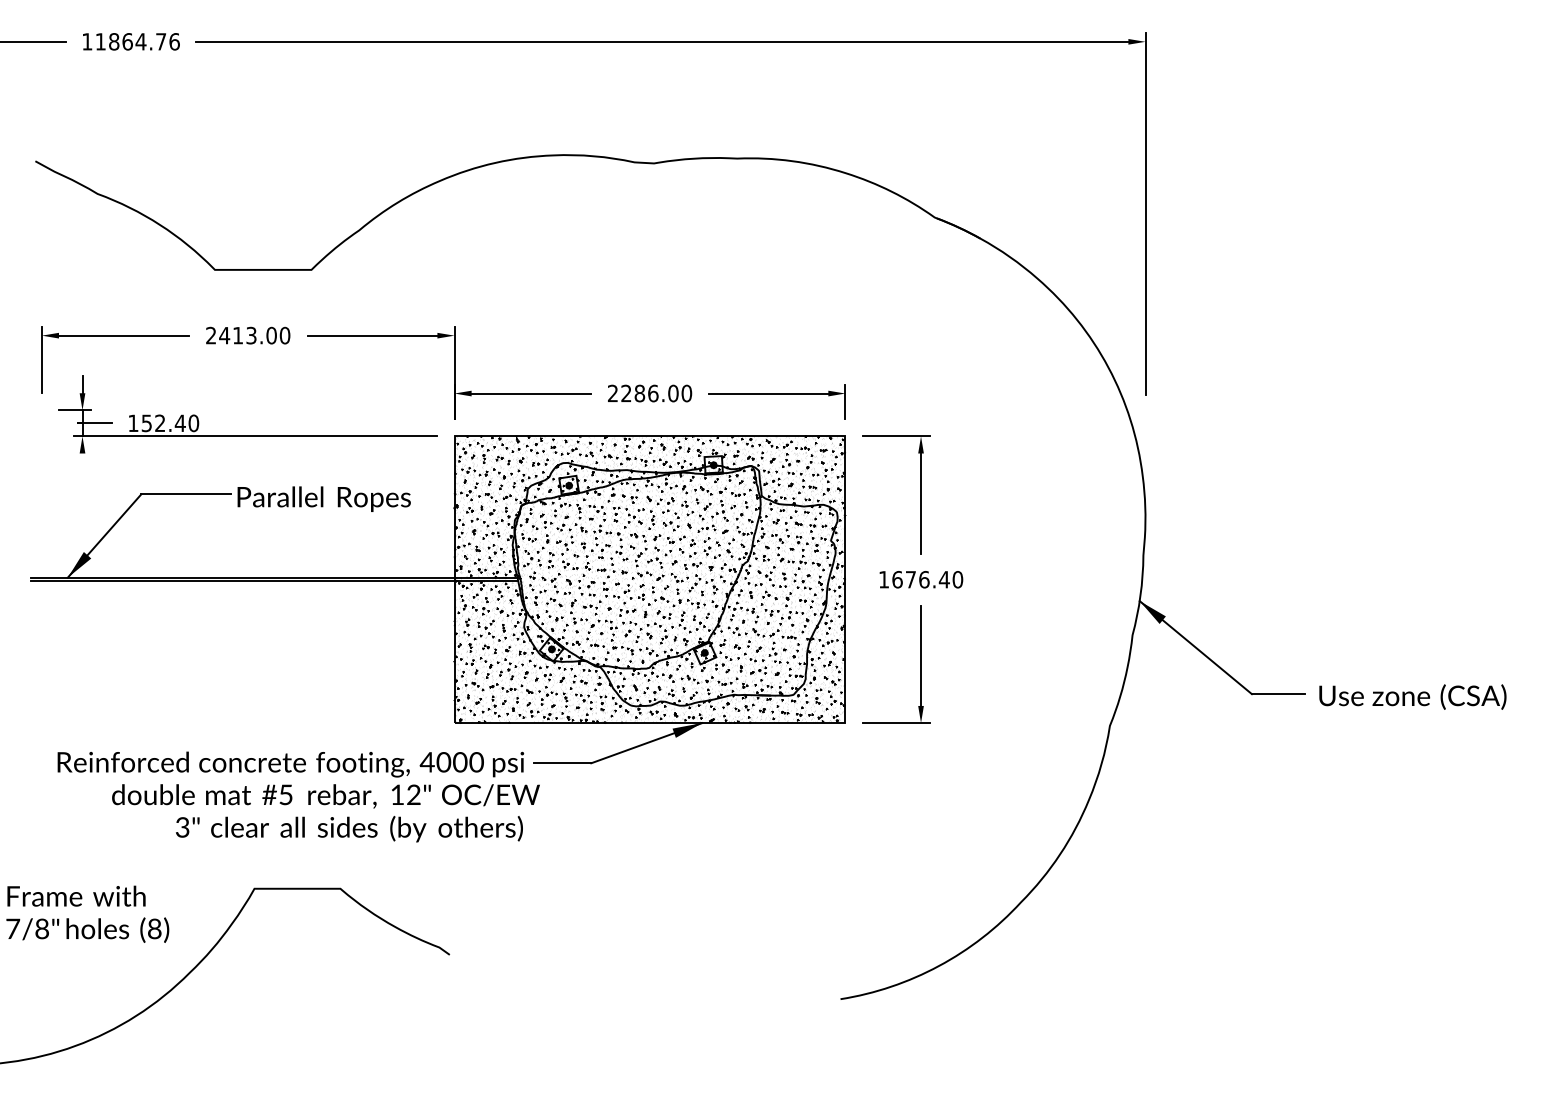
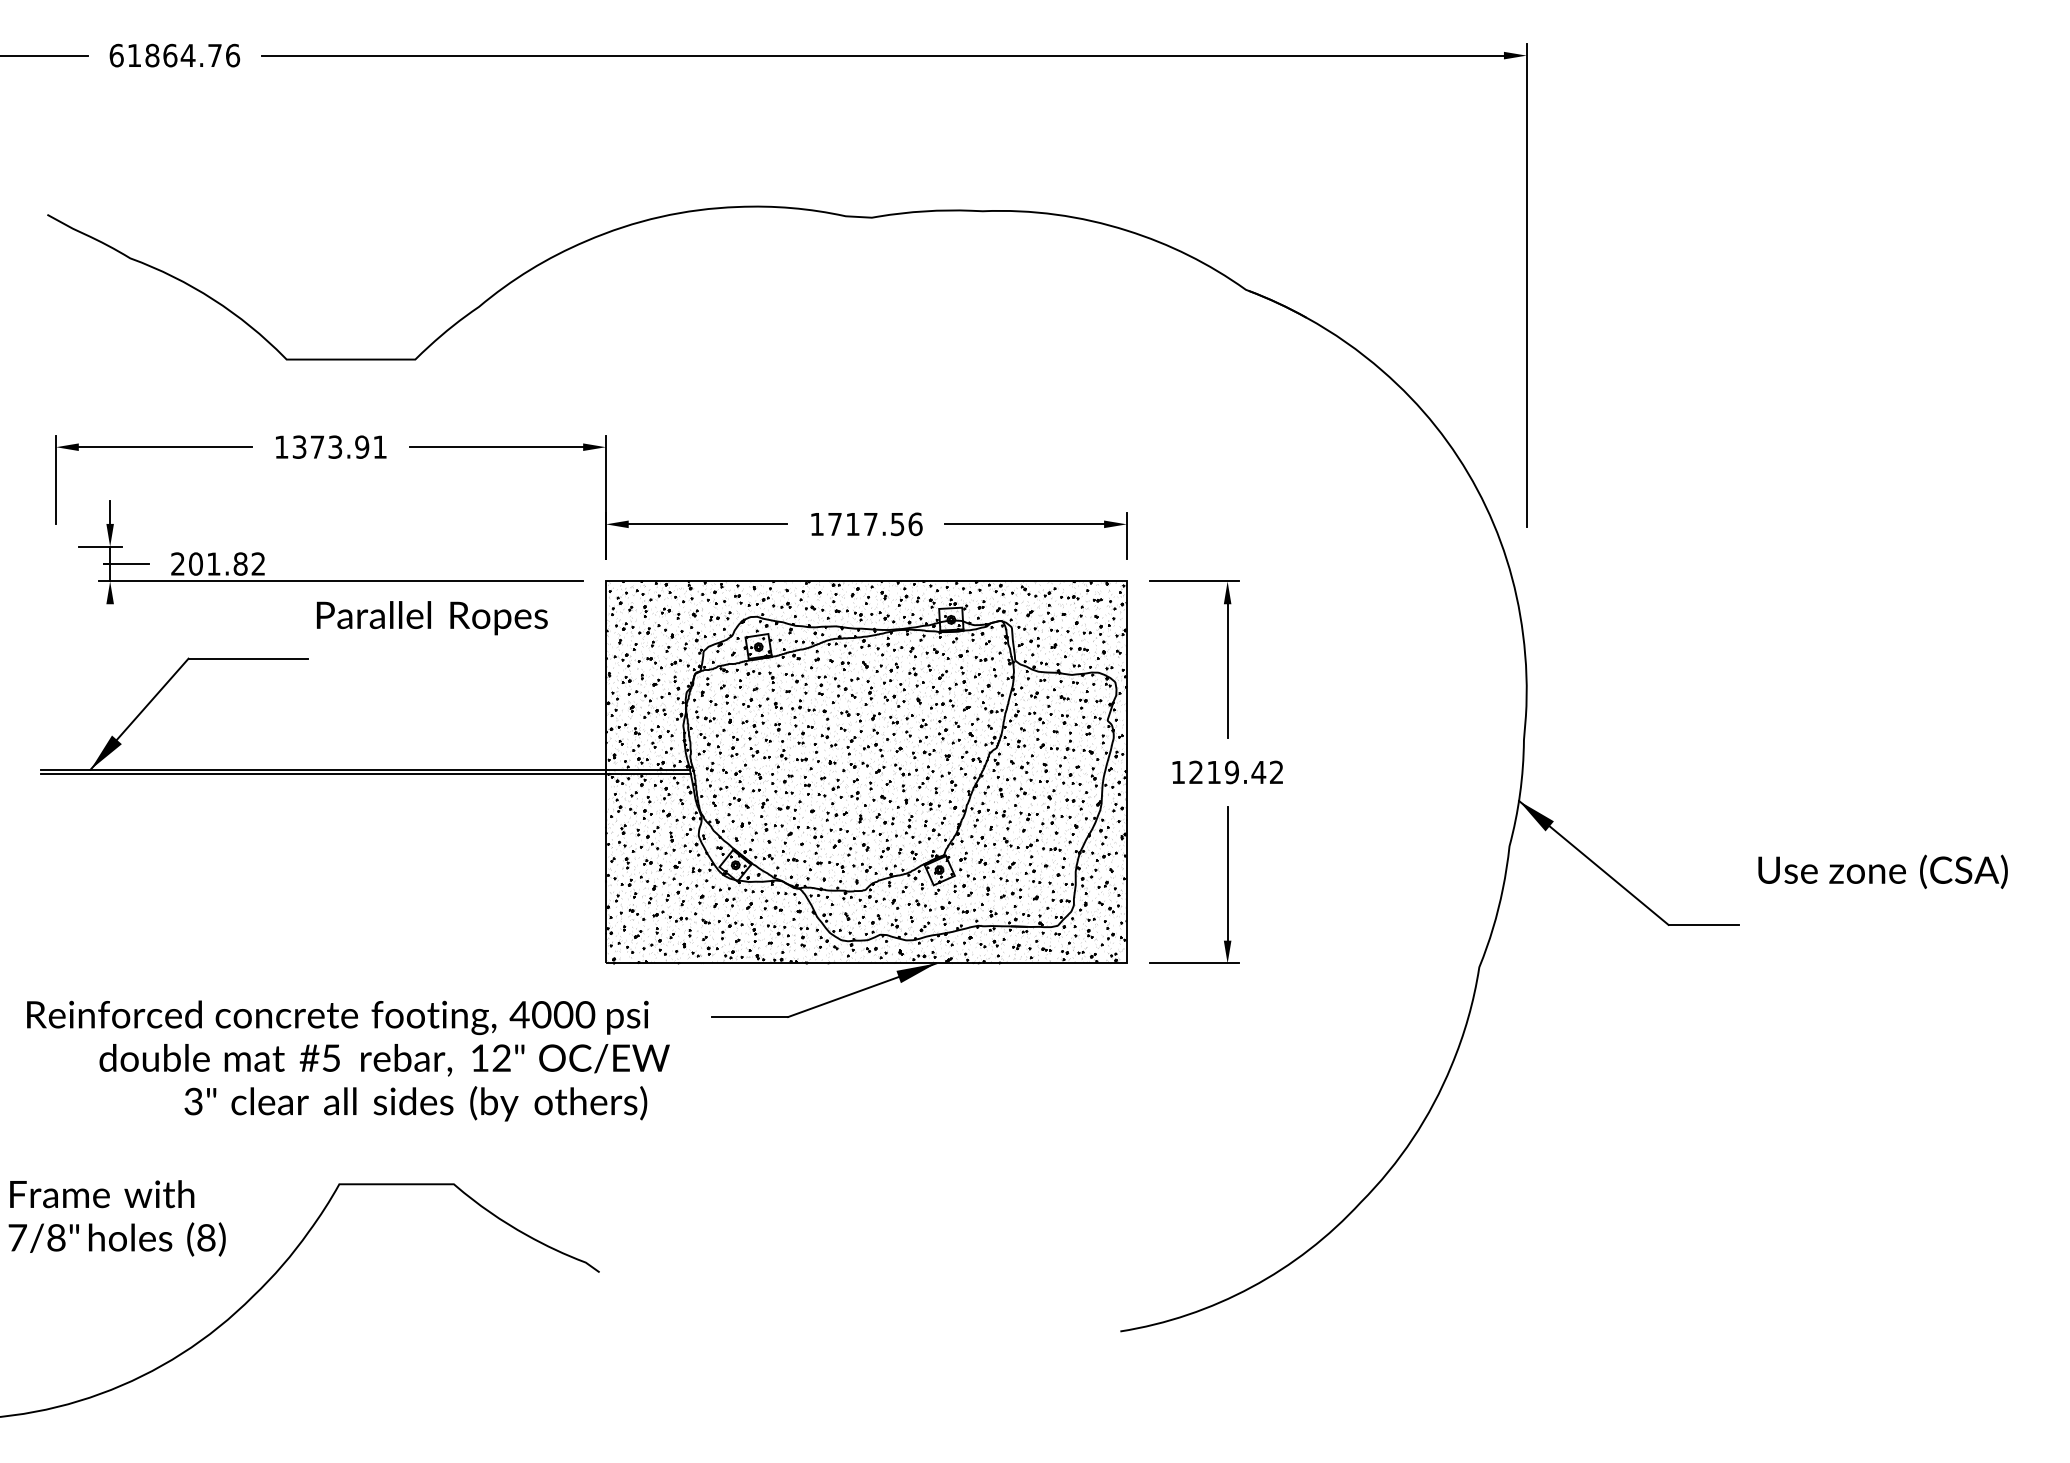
text: (87, 41) -> (116, 55), 11864.76 -> 61864.76
text: (248, 335) -> (331, 446), 2413.00 -> 1373.91
text: (650, 393) -> (866, 524), 2286.00 -> 1717.56
text: (163, 422) -> (218, 563), 152.40 -> 201.82
text: (324, 499) -> (432, 618), moved
text: (927, 579) -> (1236, 772), 1676.40 -> 1219.42
text: (1412, 696) -> (1882, 871), moved
text: (298, 796) -> (348, 1060), moved

